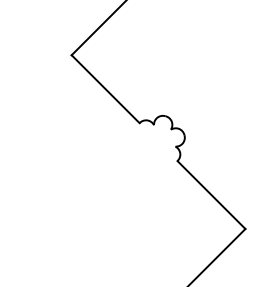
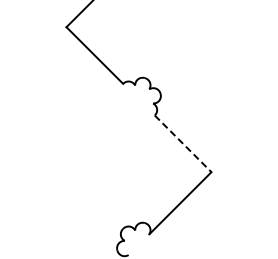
line: (211, 195) -> (183, 144), solid -> dashed

